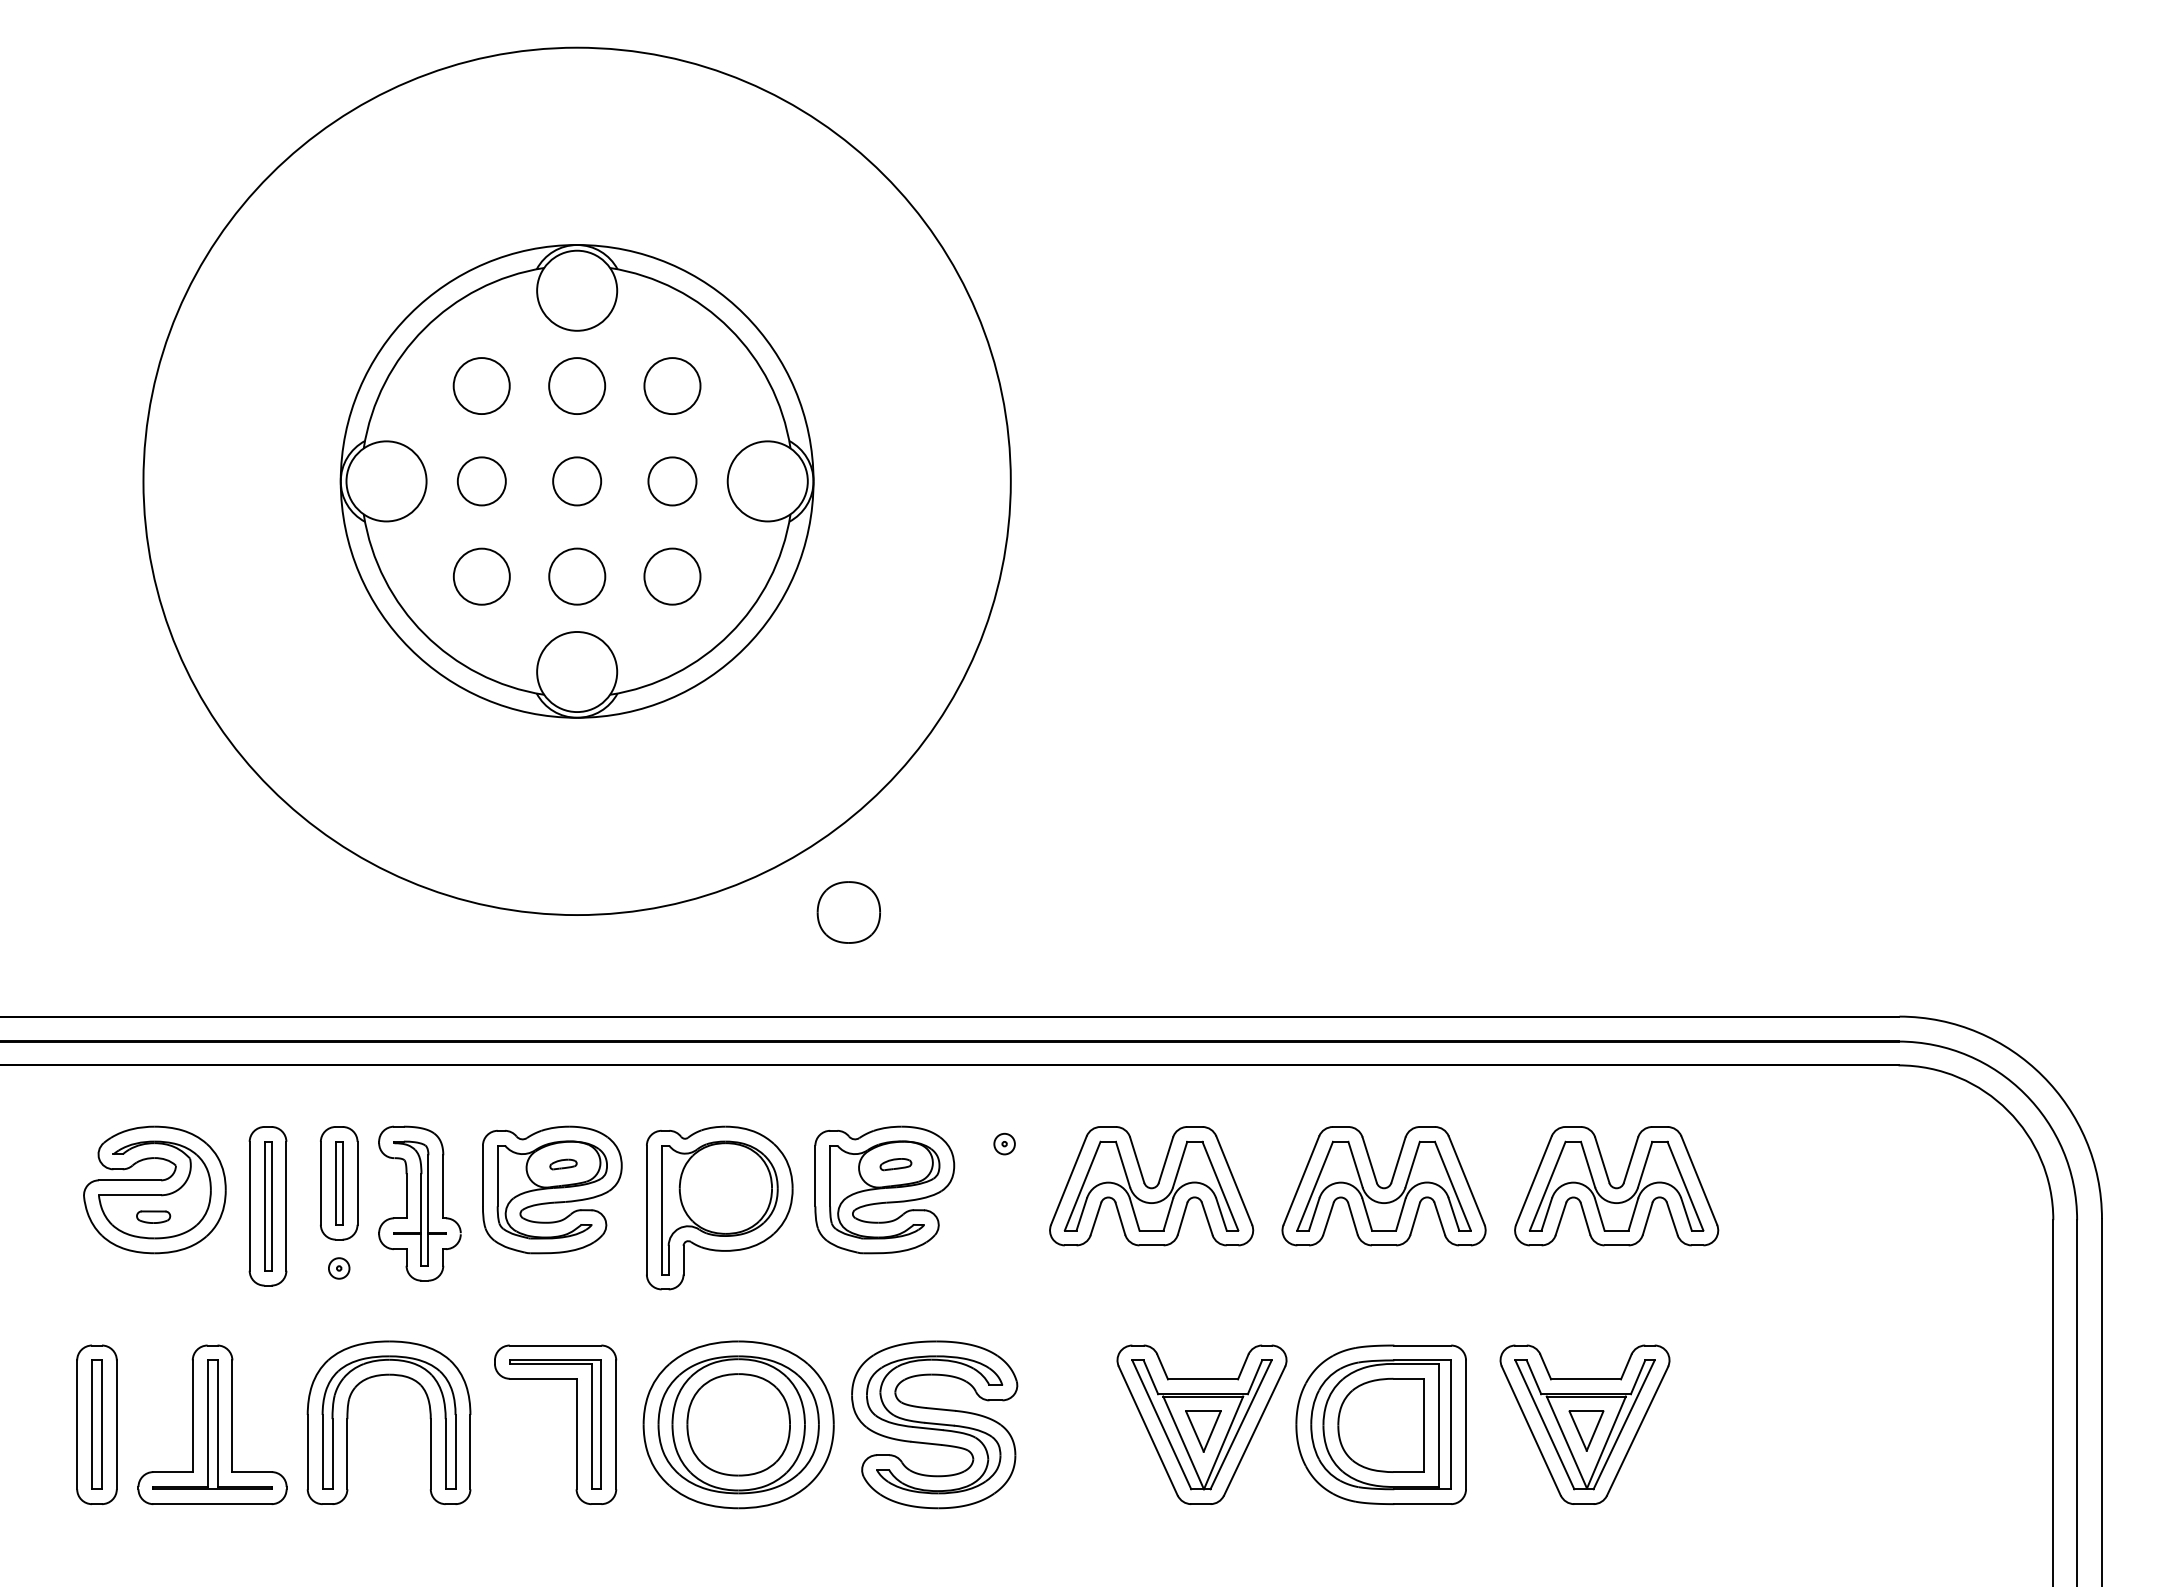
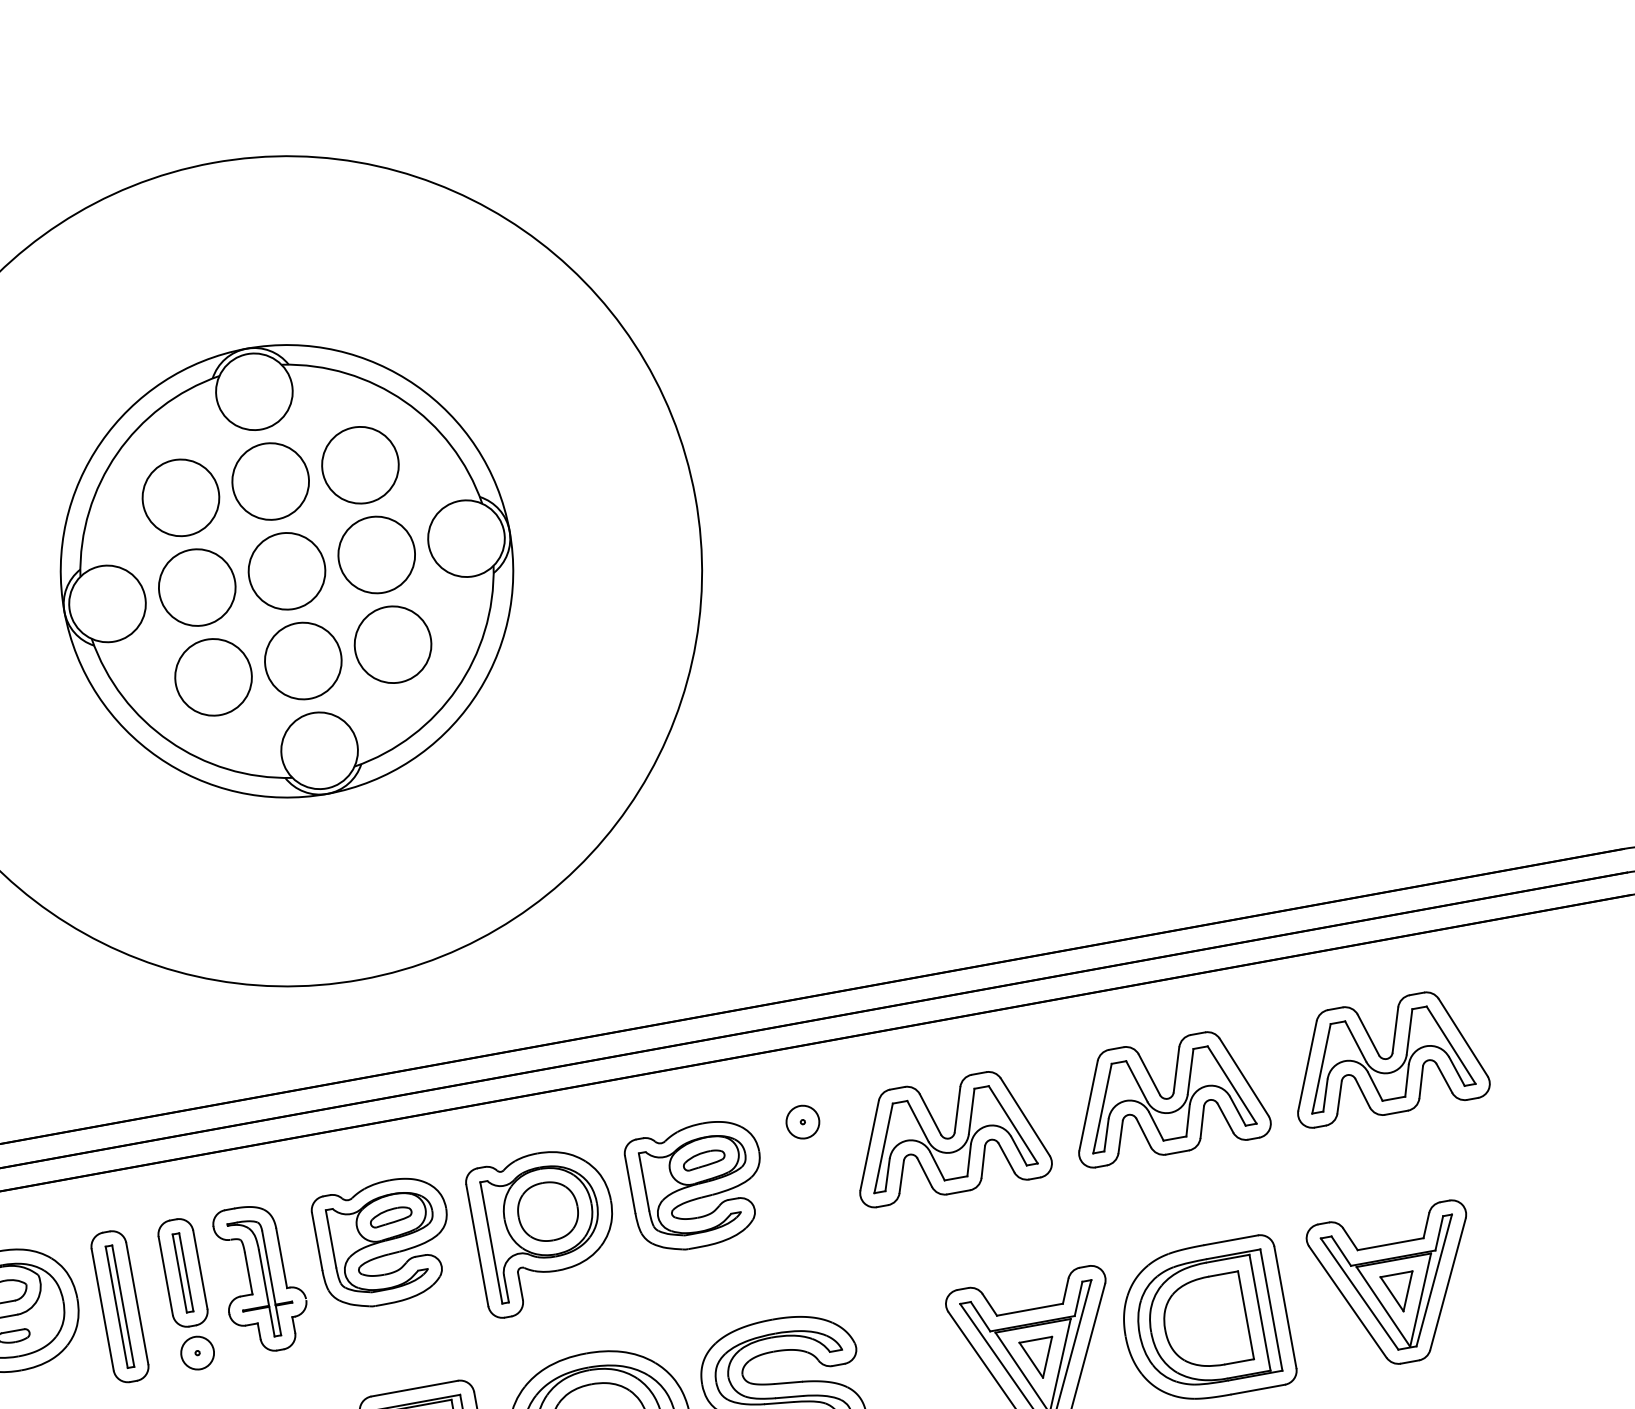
circle: (481, 385) -> (180, 497), size x1.43
circle: (577, 386) -> (271, 481), size x1.43
circle: (672, 386) -> (360, 465), size x1.43
circle: (481, 481) -> (196, 587), size x1.67
circle: (577, 481) -> (287, 571), size x1.67
circle: (672, 481) -> (376, 555), size x1.67
circle: (481, 576) -> (213, 677), size x1.43
circle: (577, 576) -> (303, 660), size x1.43
circle: (672, 576) -> (393, 644), size x1.43
part: (848, 912) -> (547, 1211), moved
circle: (1004, 1143) -> (802, 1121), size x1.67
part: (563, 1164) -> (391, 1216), size x1.67
part: (895, 1164) -> (703, 1160), size x1.43
circle: (339, 1268) -> (197, 1353), size x1.67

